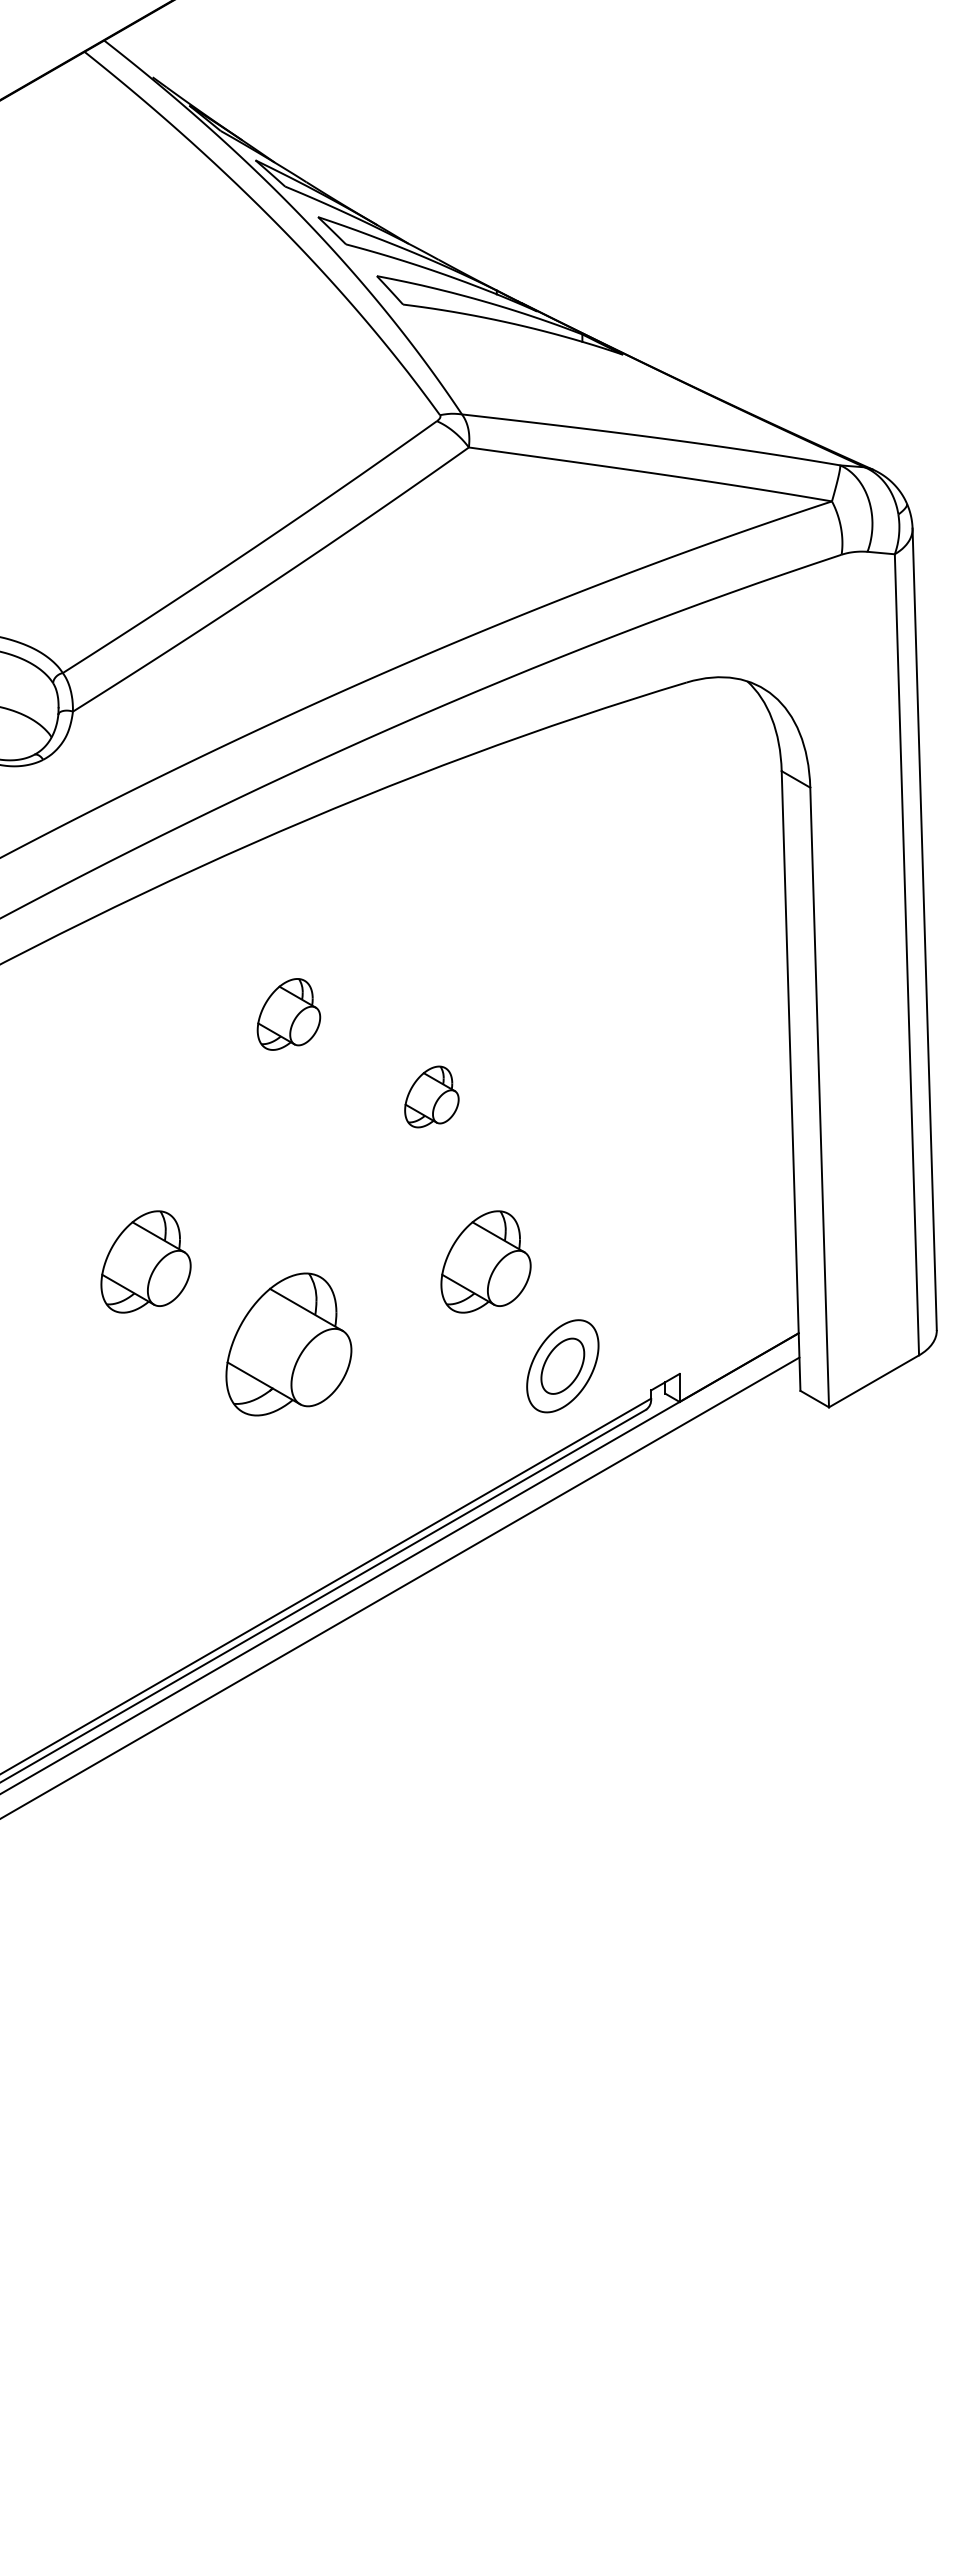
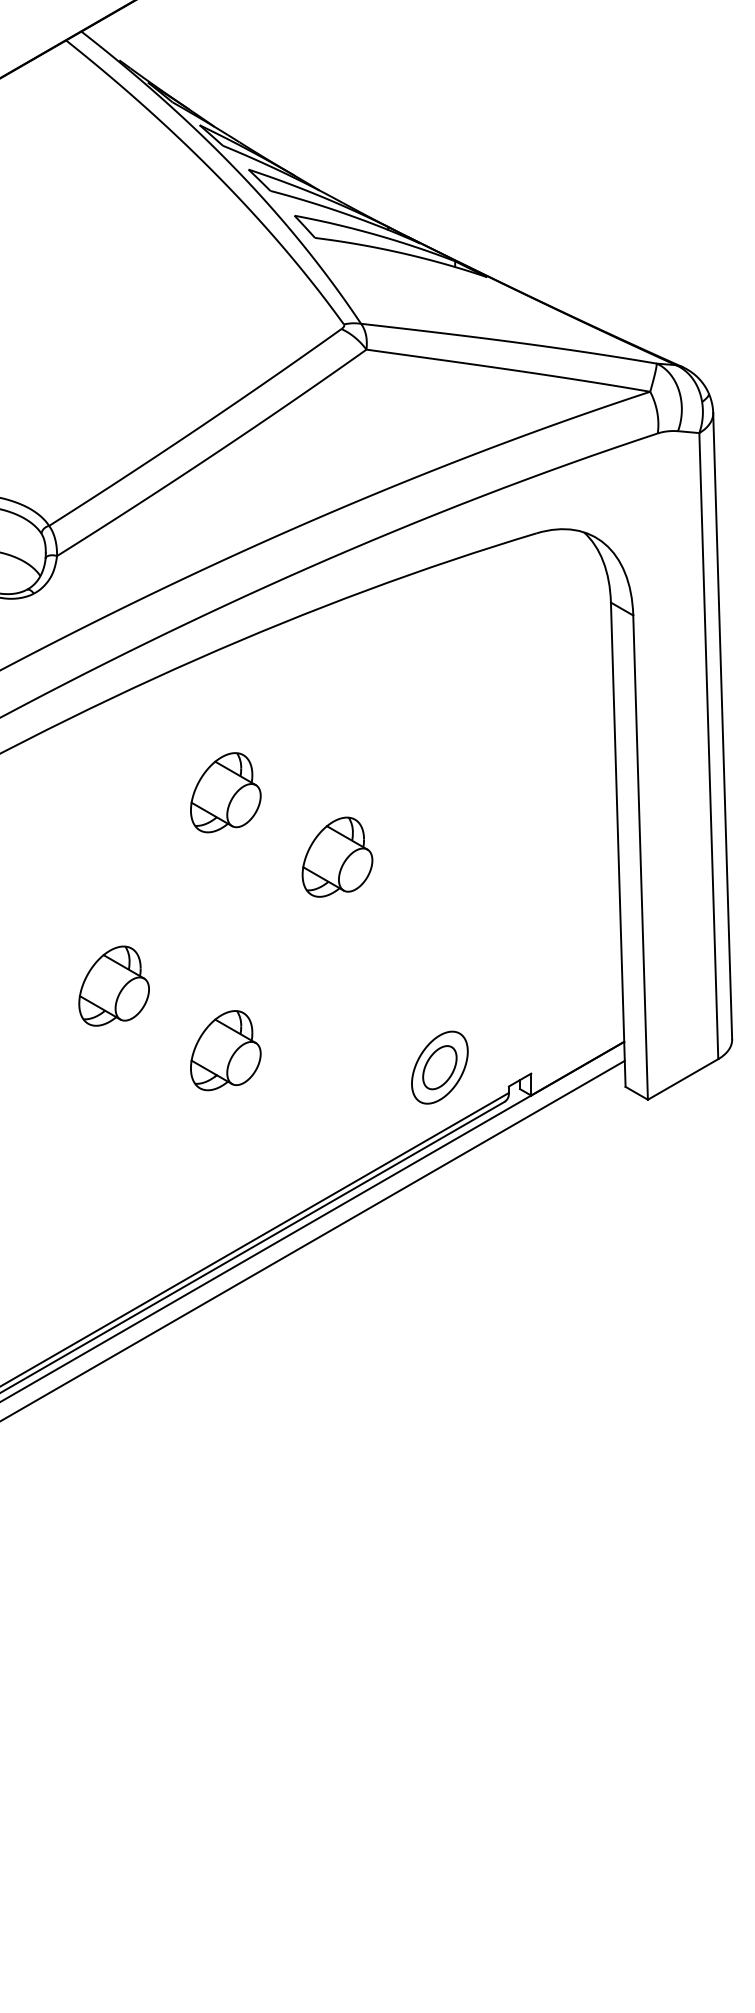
part: (288, 1014) -> (225, 792), size x1.43
part: (431, 1096) -> (337, 856), size x1.67
part: (485, 1261) -> (379, 985), removed
part: (288, 1344) -> (225, 1050), size x0.71

